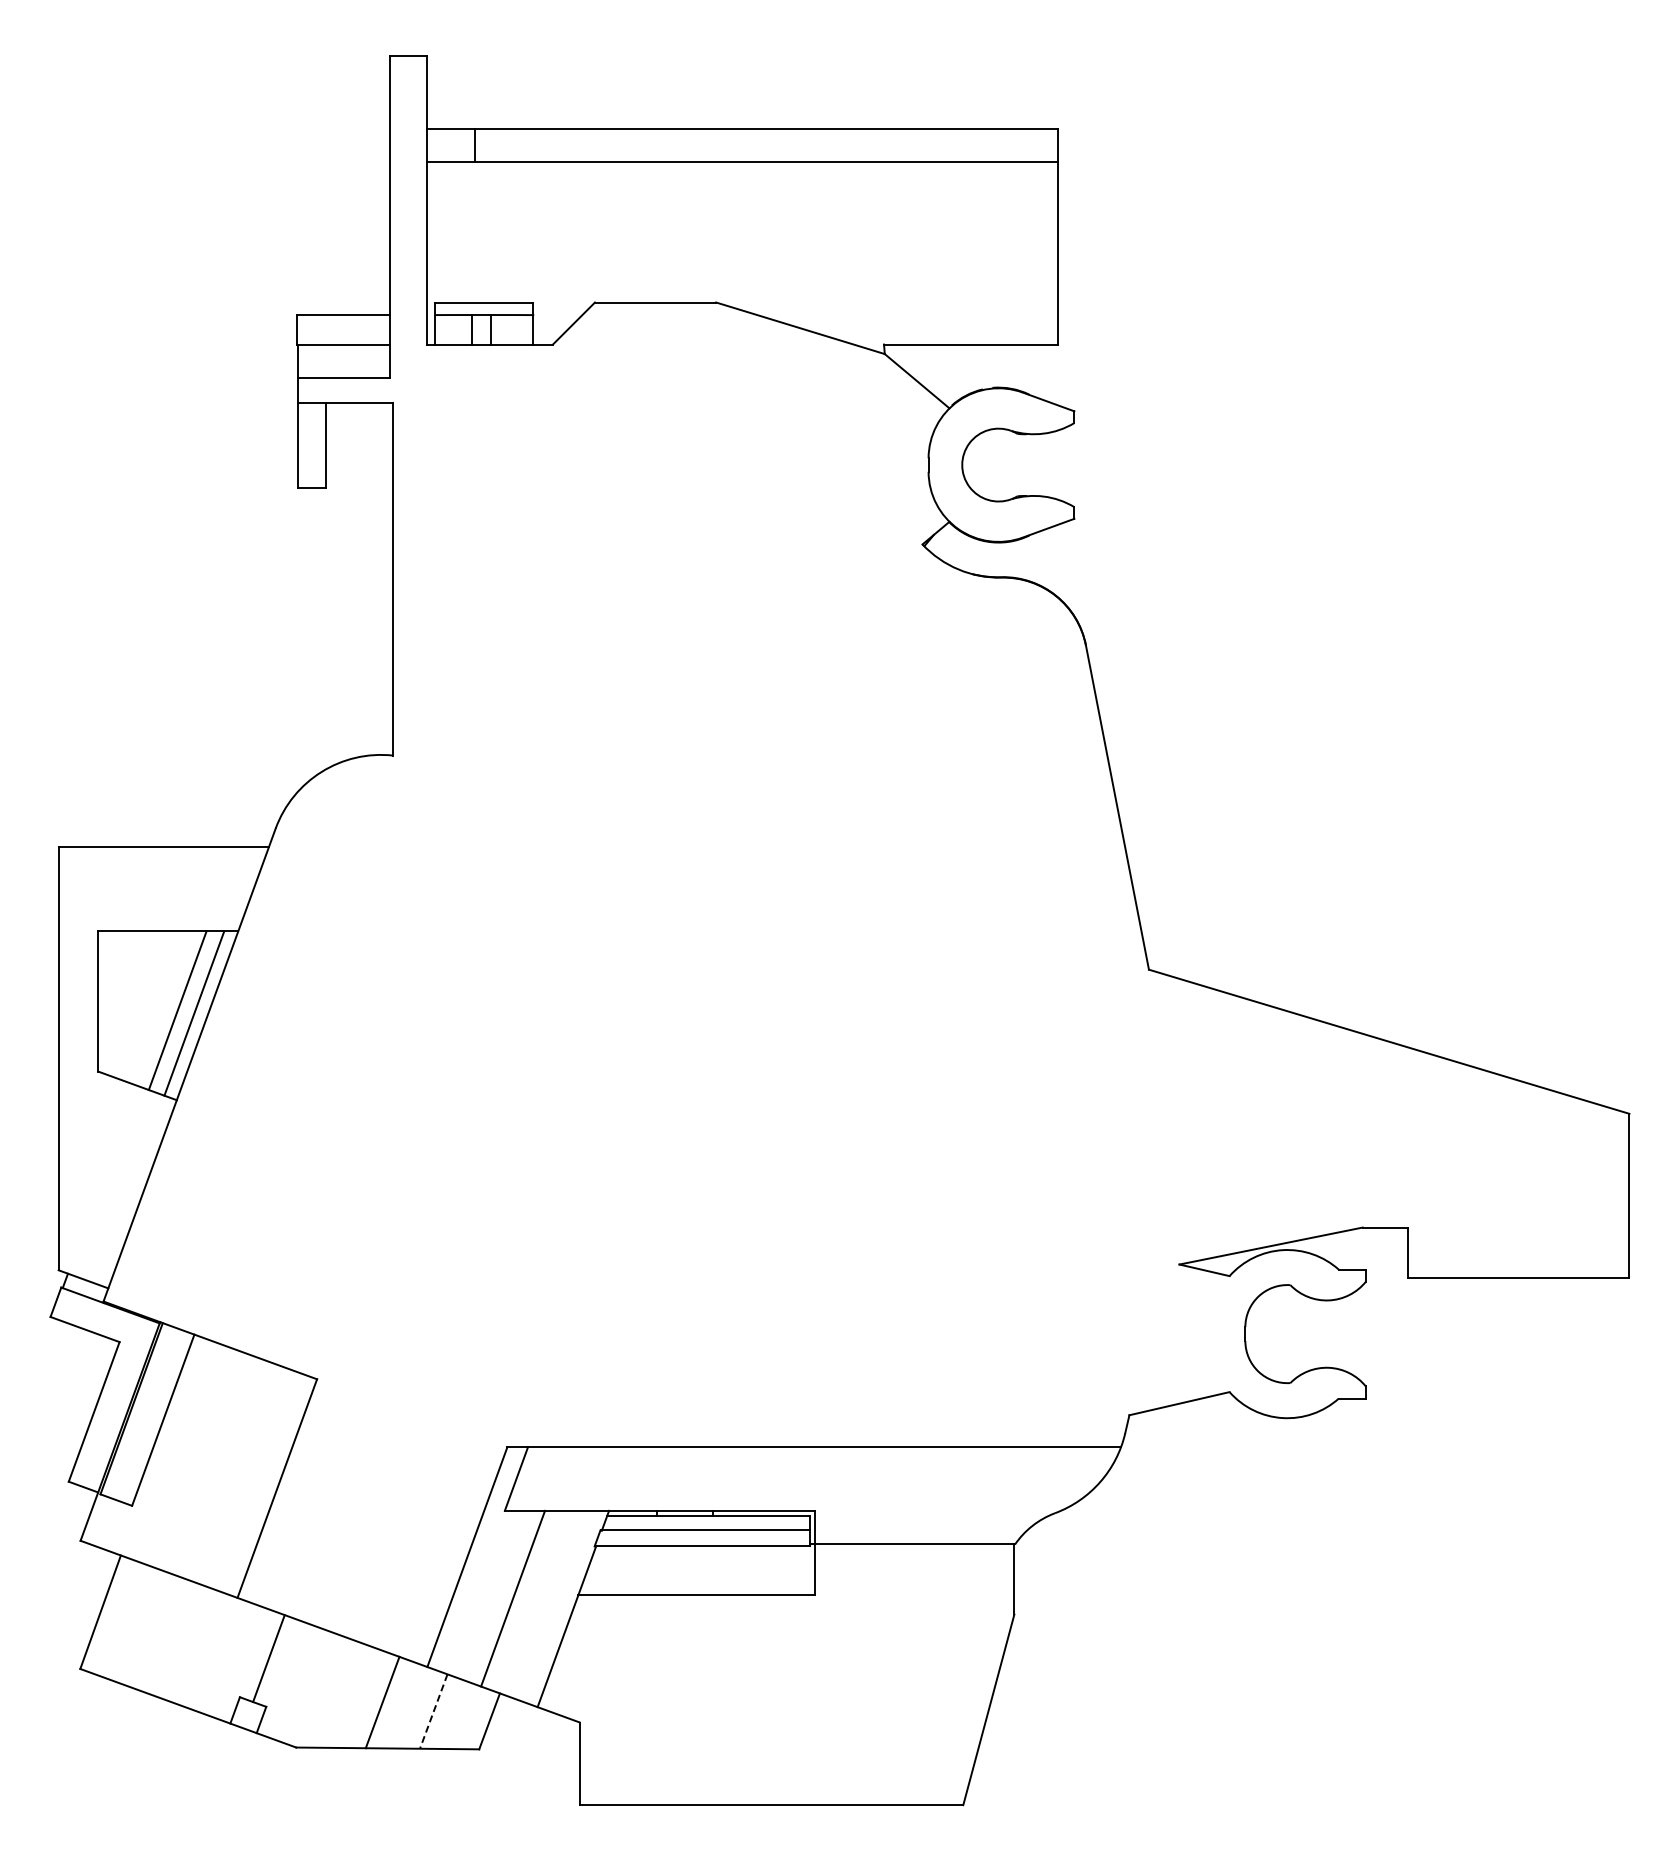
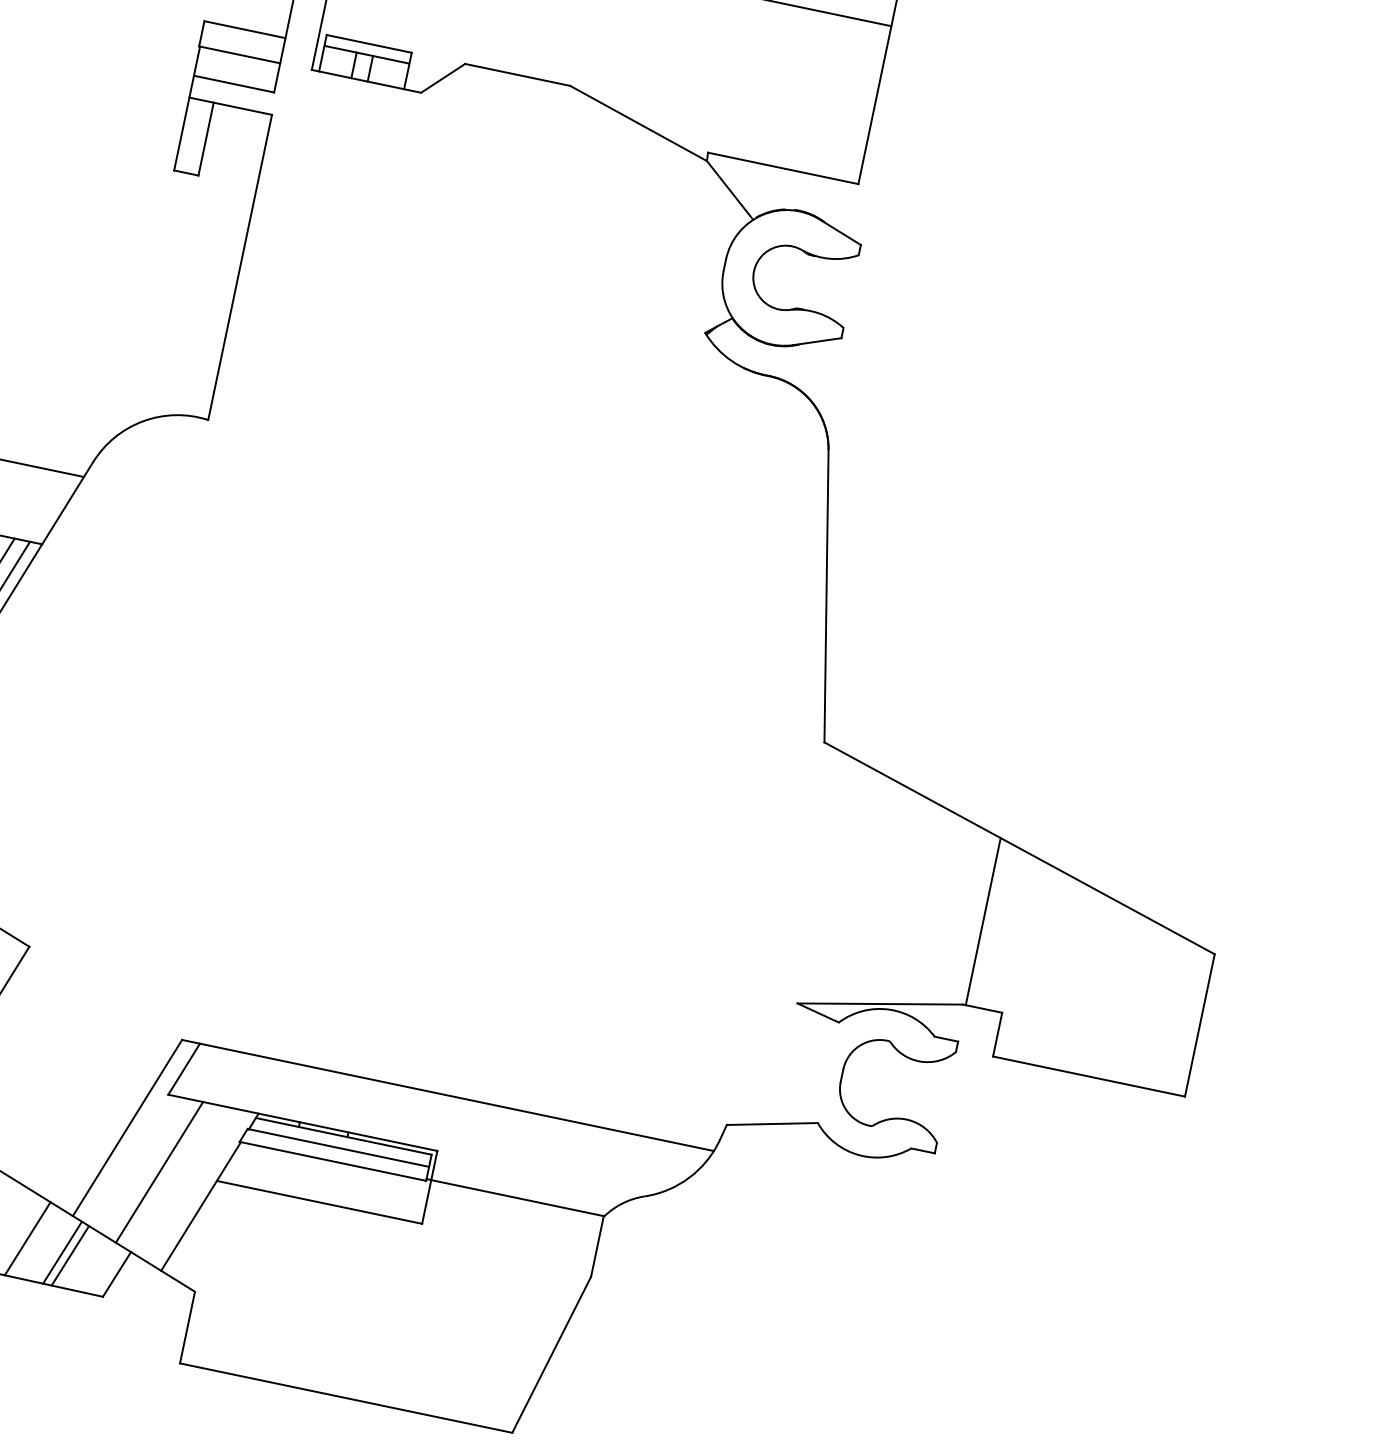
line: (1365, 1130) -> (983, 920), added
line: (424, 1709) -> (62, 1252), added
line: (433, 1711) -> (70, 1255), dashed -> solid

